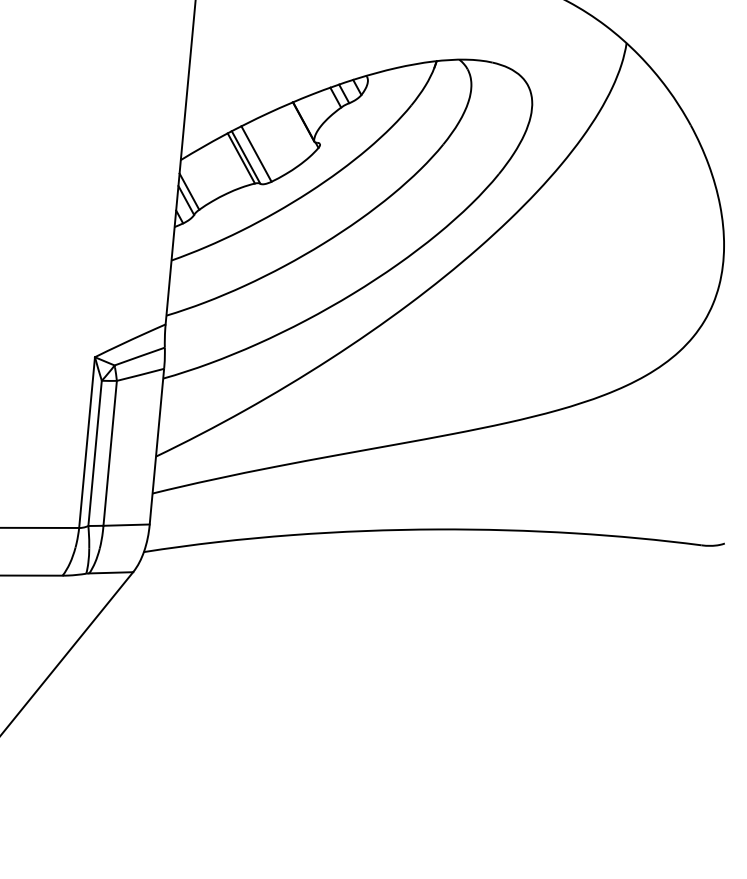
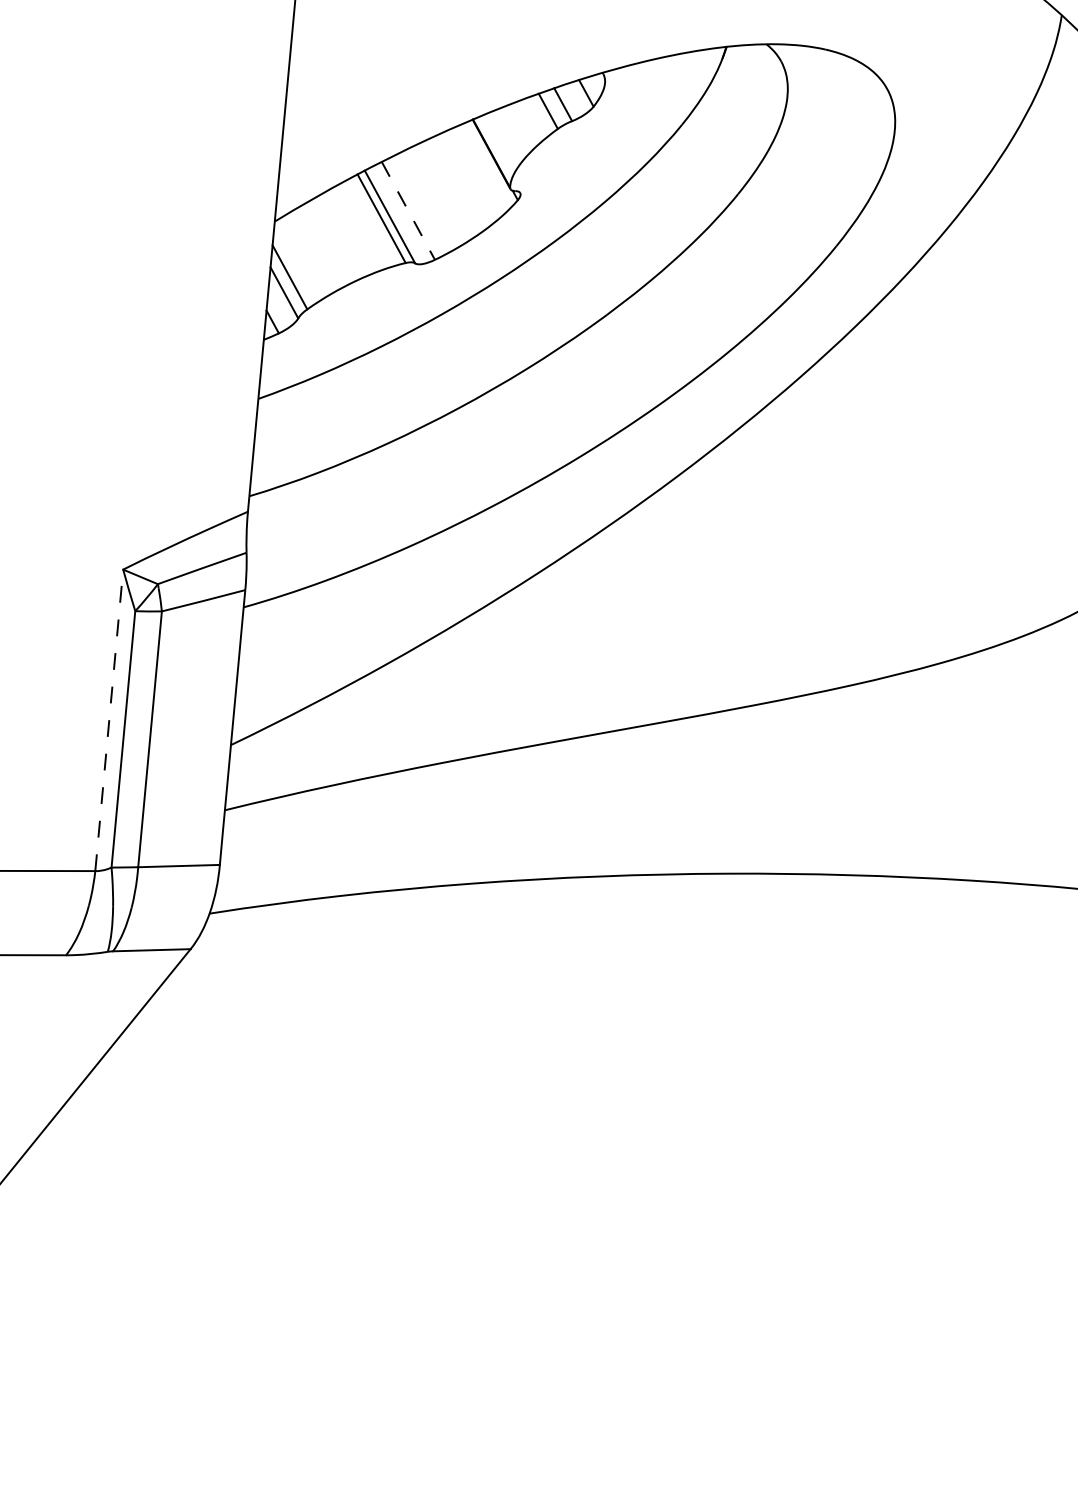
line: (256, 154) -> (408, 211), solid -> dashed
line: (87, 442) -> (110, 720), solid -> dashed

